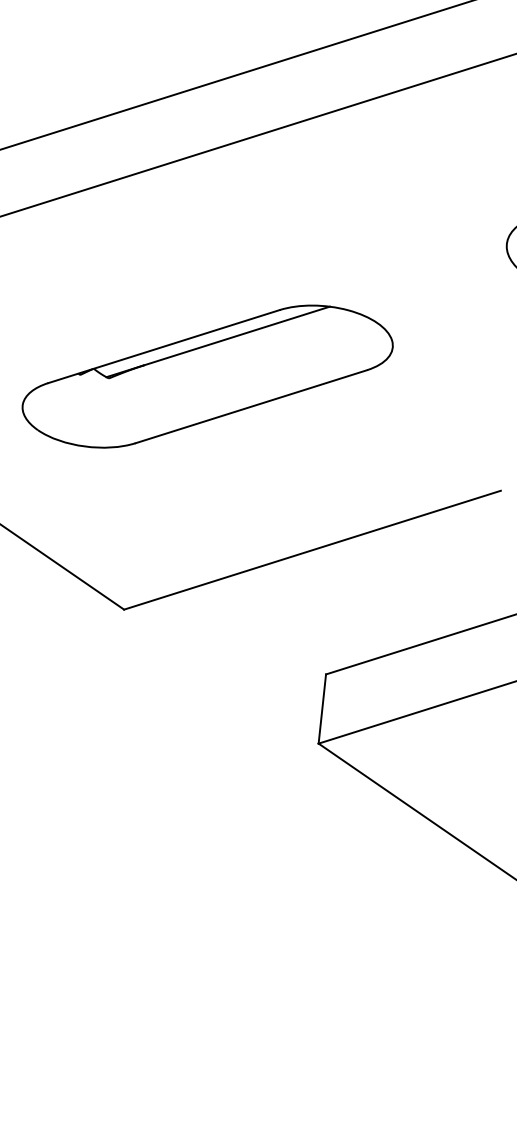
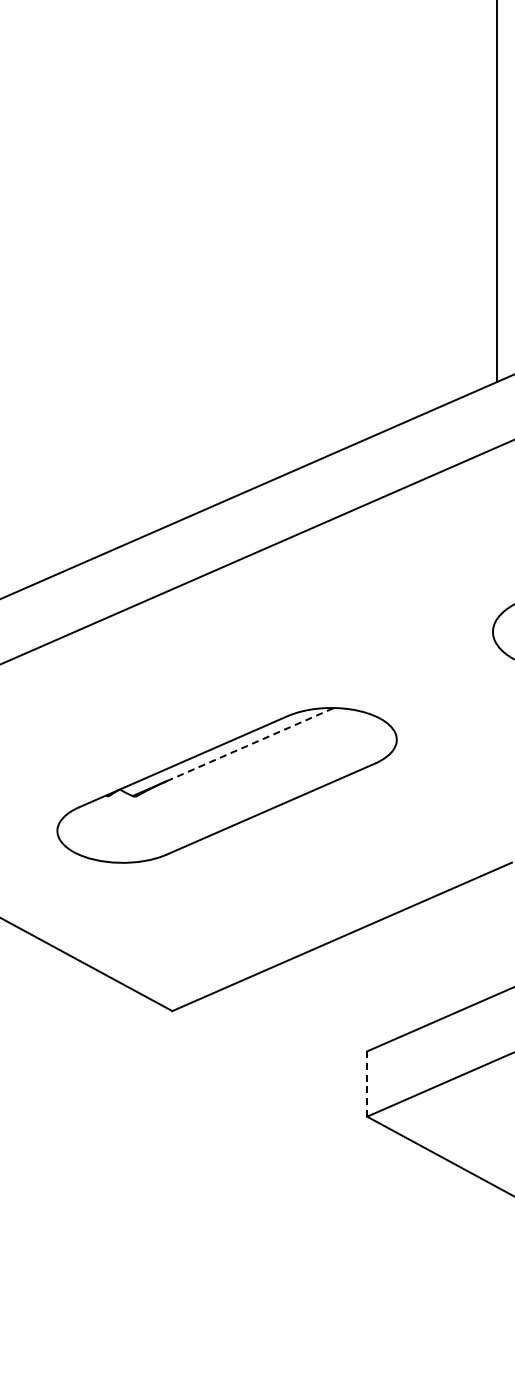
line: (237, 335) -> (250, 744), solid -> dashed
line: (322, 709) -> (367, 1084), solid -> dashed

